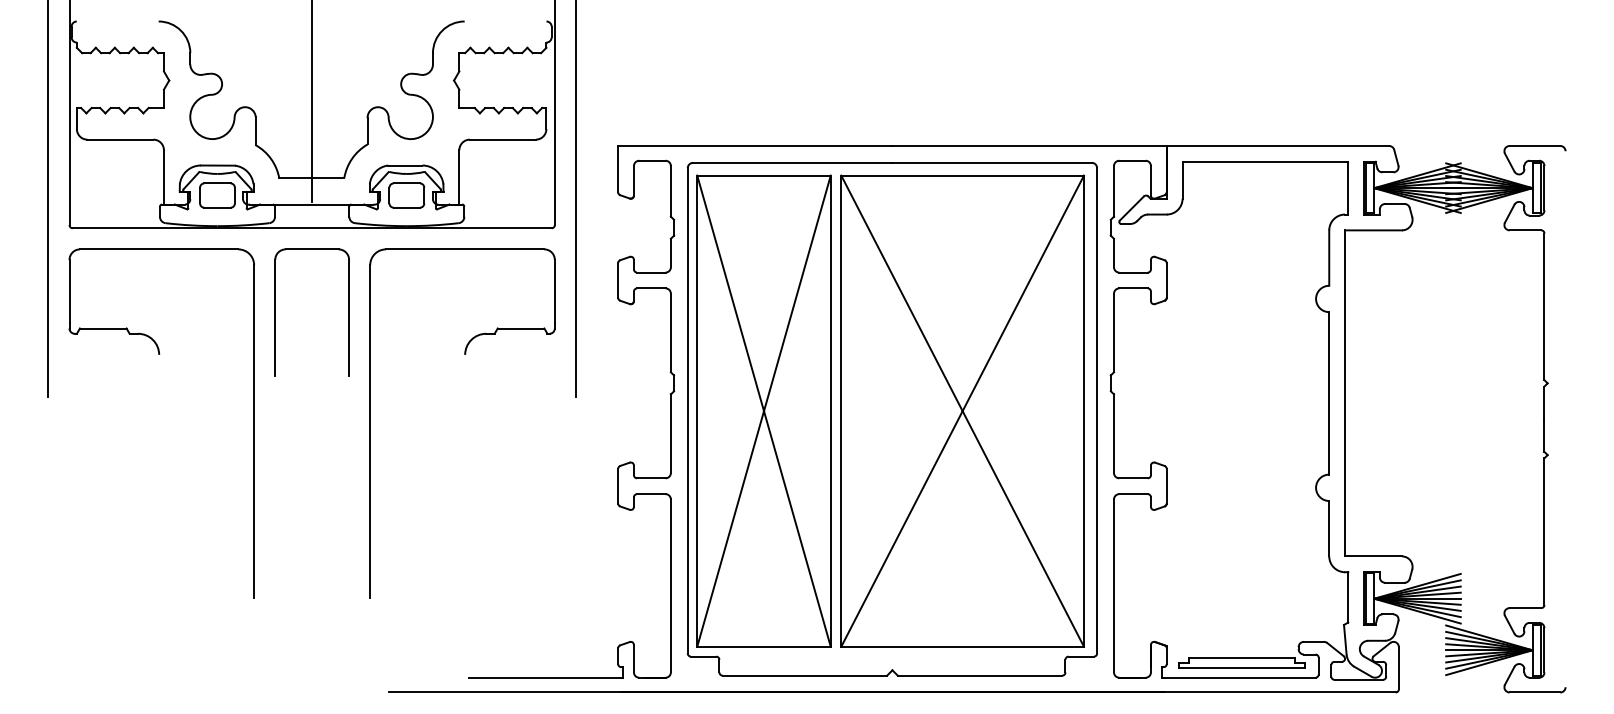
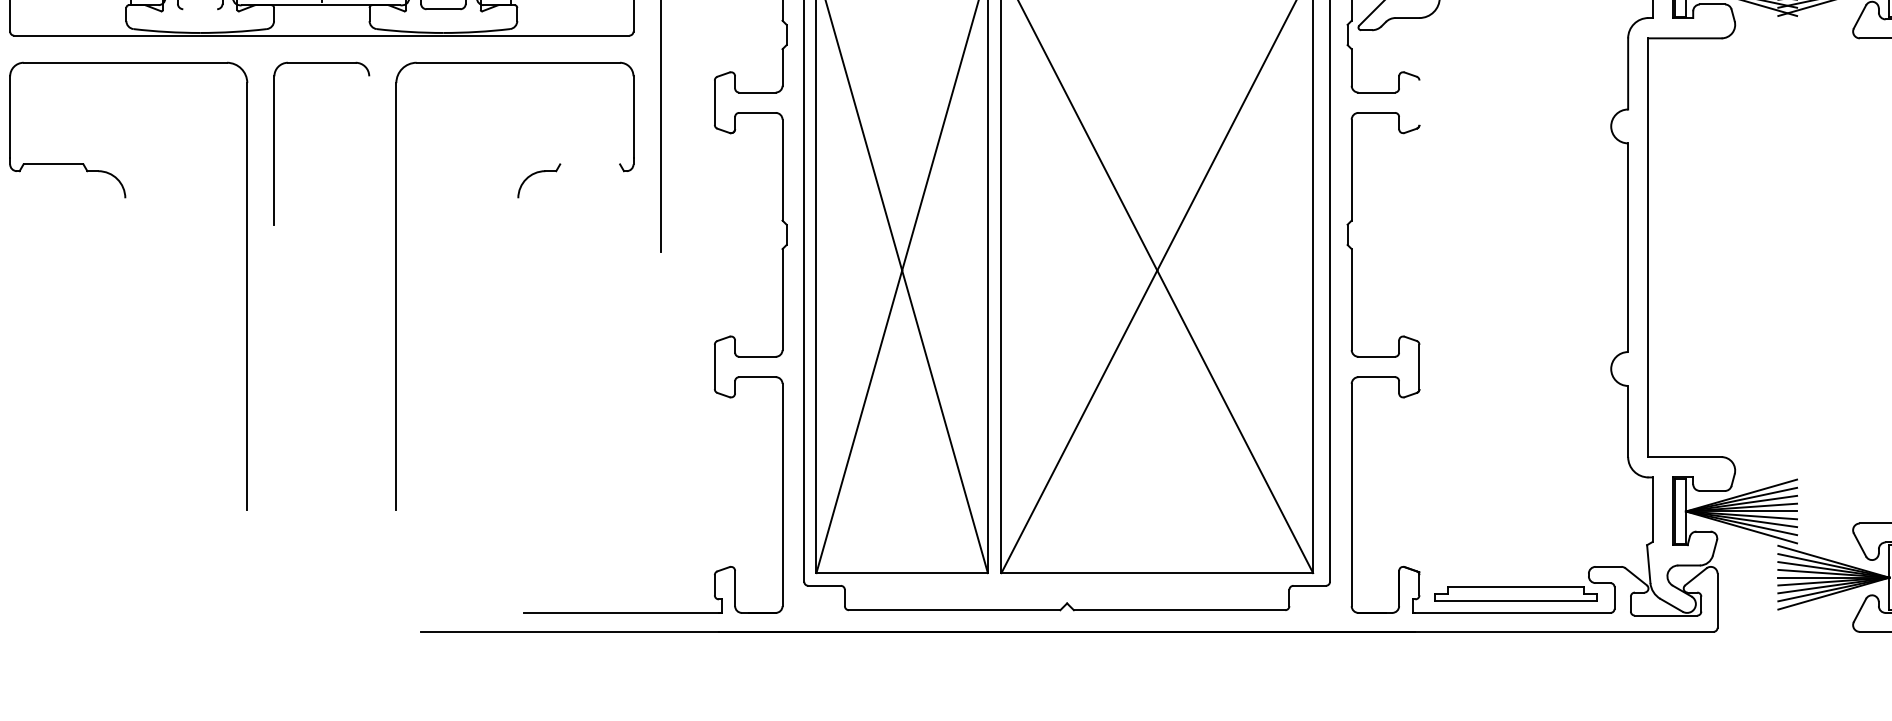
line: (217, 207) -> (200, 8), removed
line: (1166, 280) -> (1419, 102), removed
line: (349, 317) -> (369, 150), removed
line: (520, 328) -> (589, 164), removed

